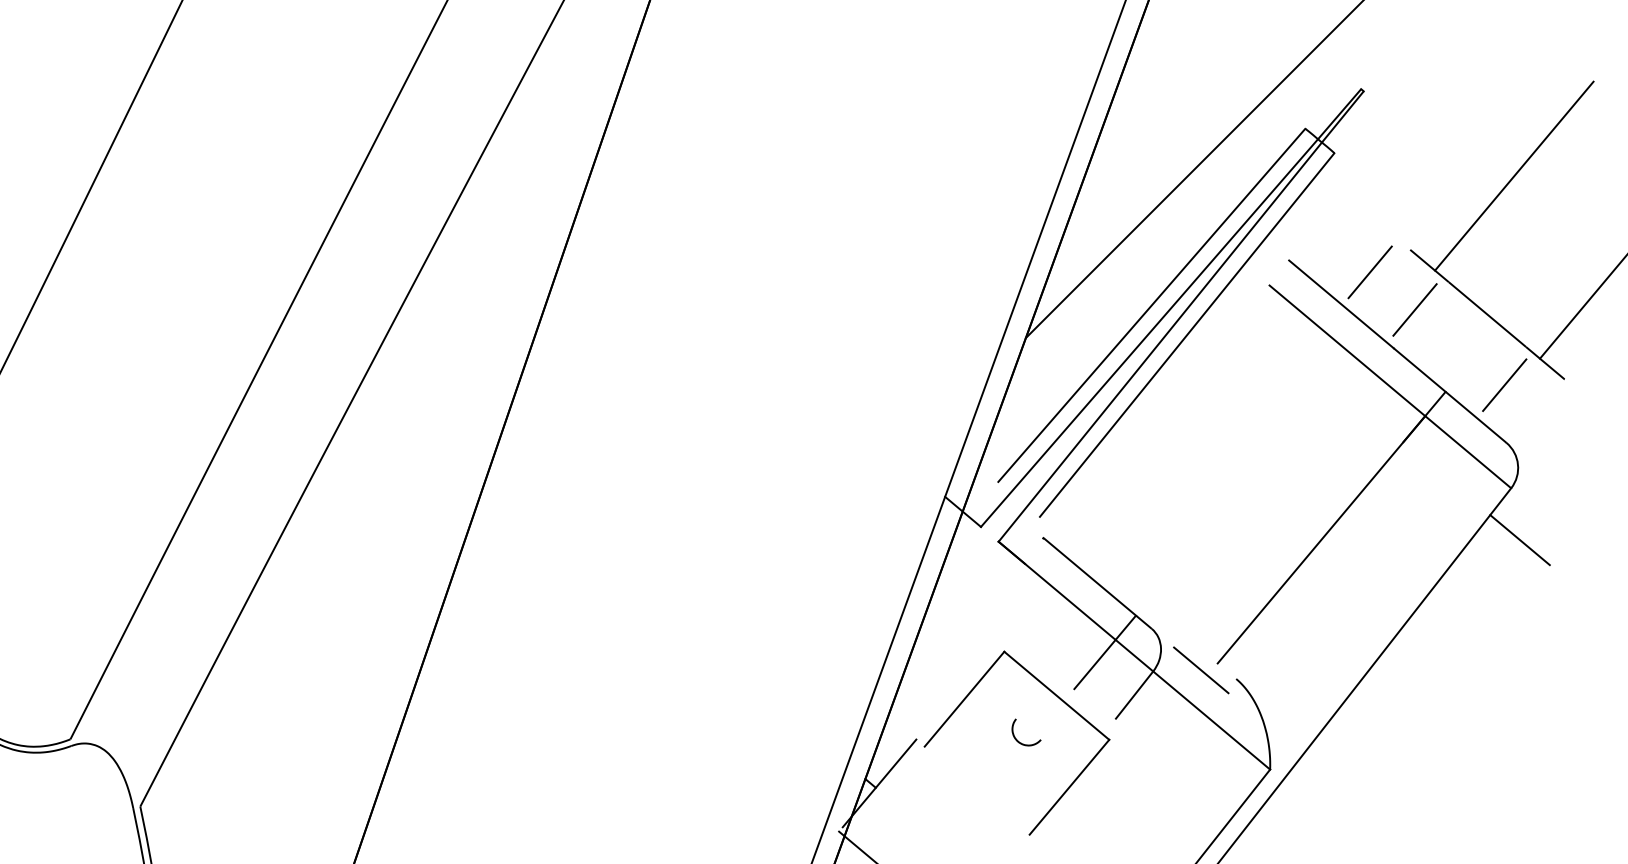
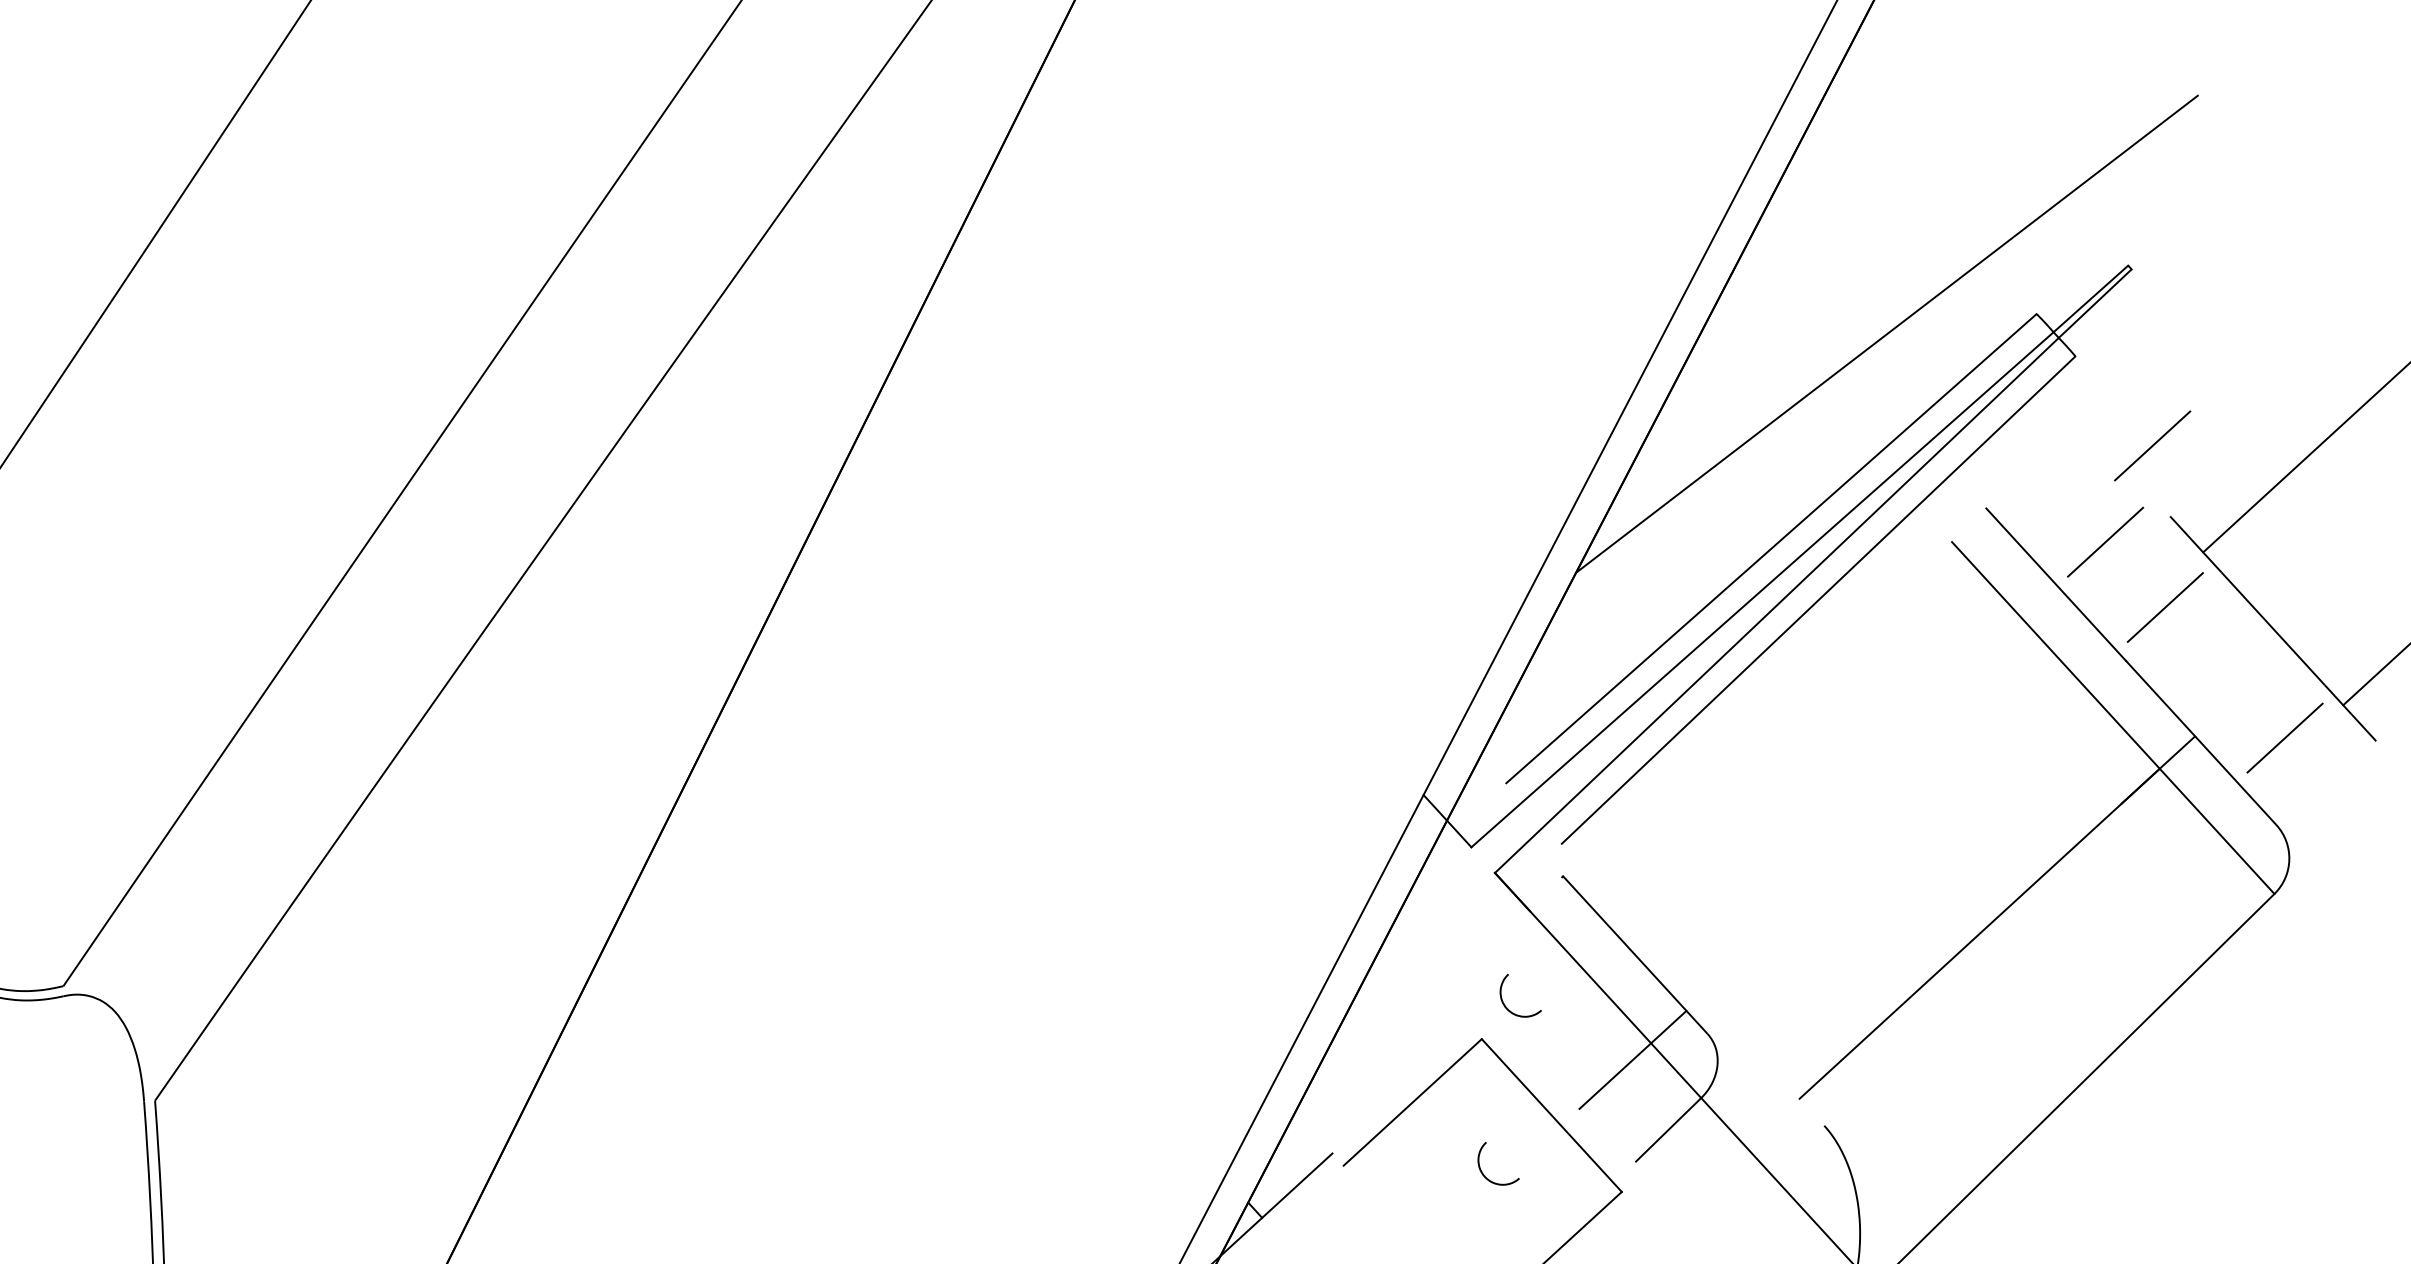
line: (1392, 204) -> (2152, 444), added
line: (1519, 540) -> (2276, 973), removed
curve: (1021, 630) -> (1511, 1010), added
line: (1201, 670) -> (1773, 1106), removed

